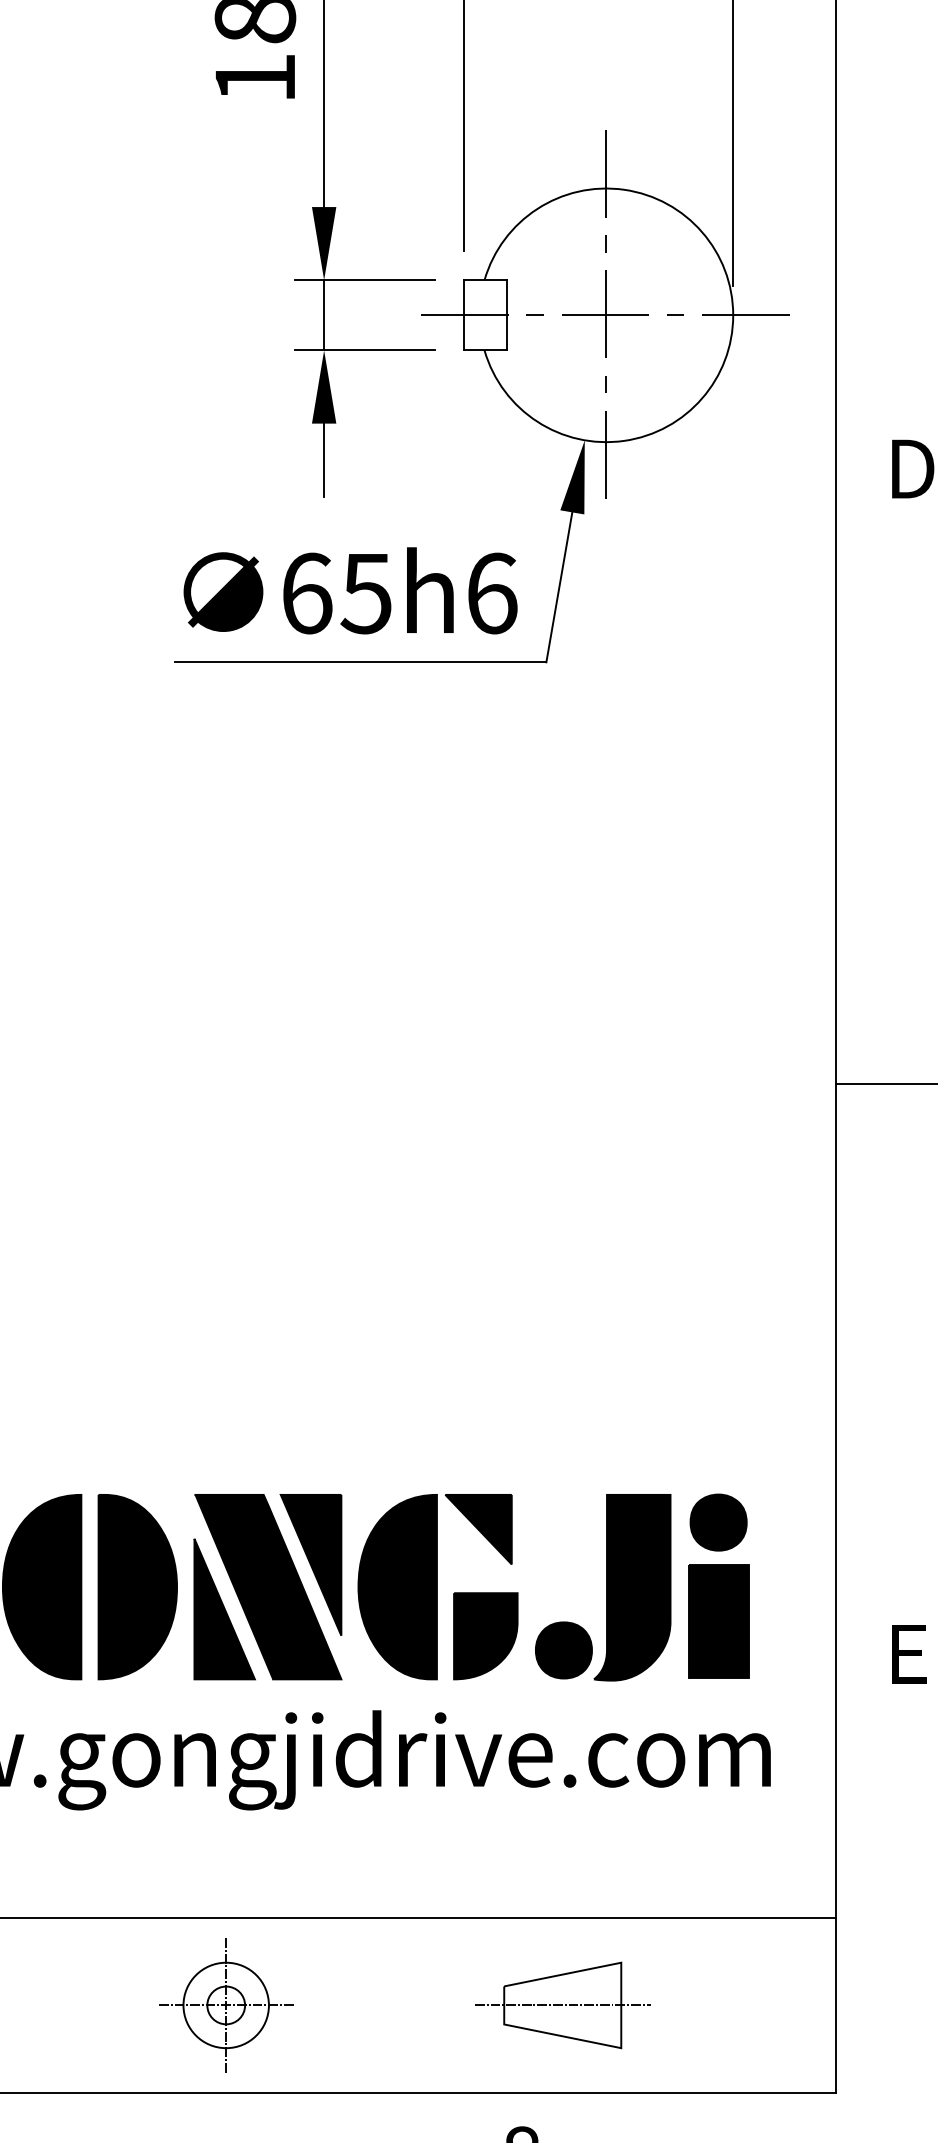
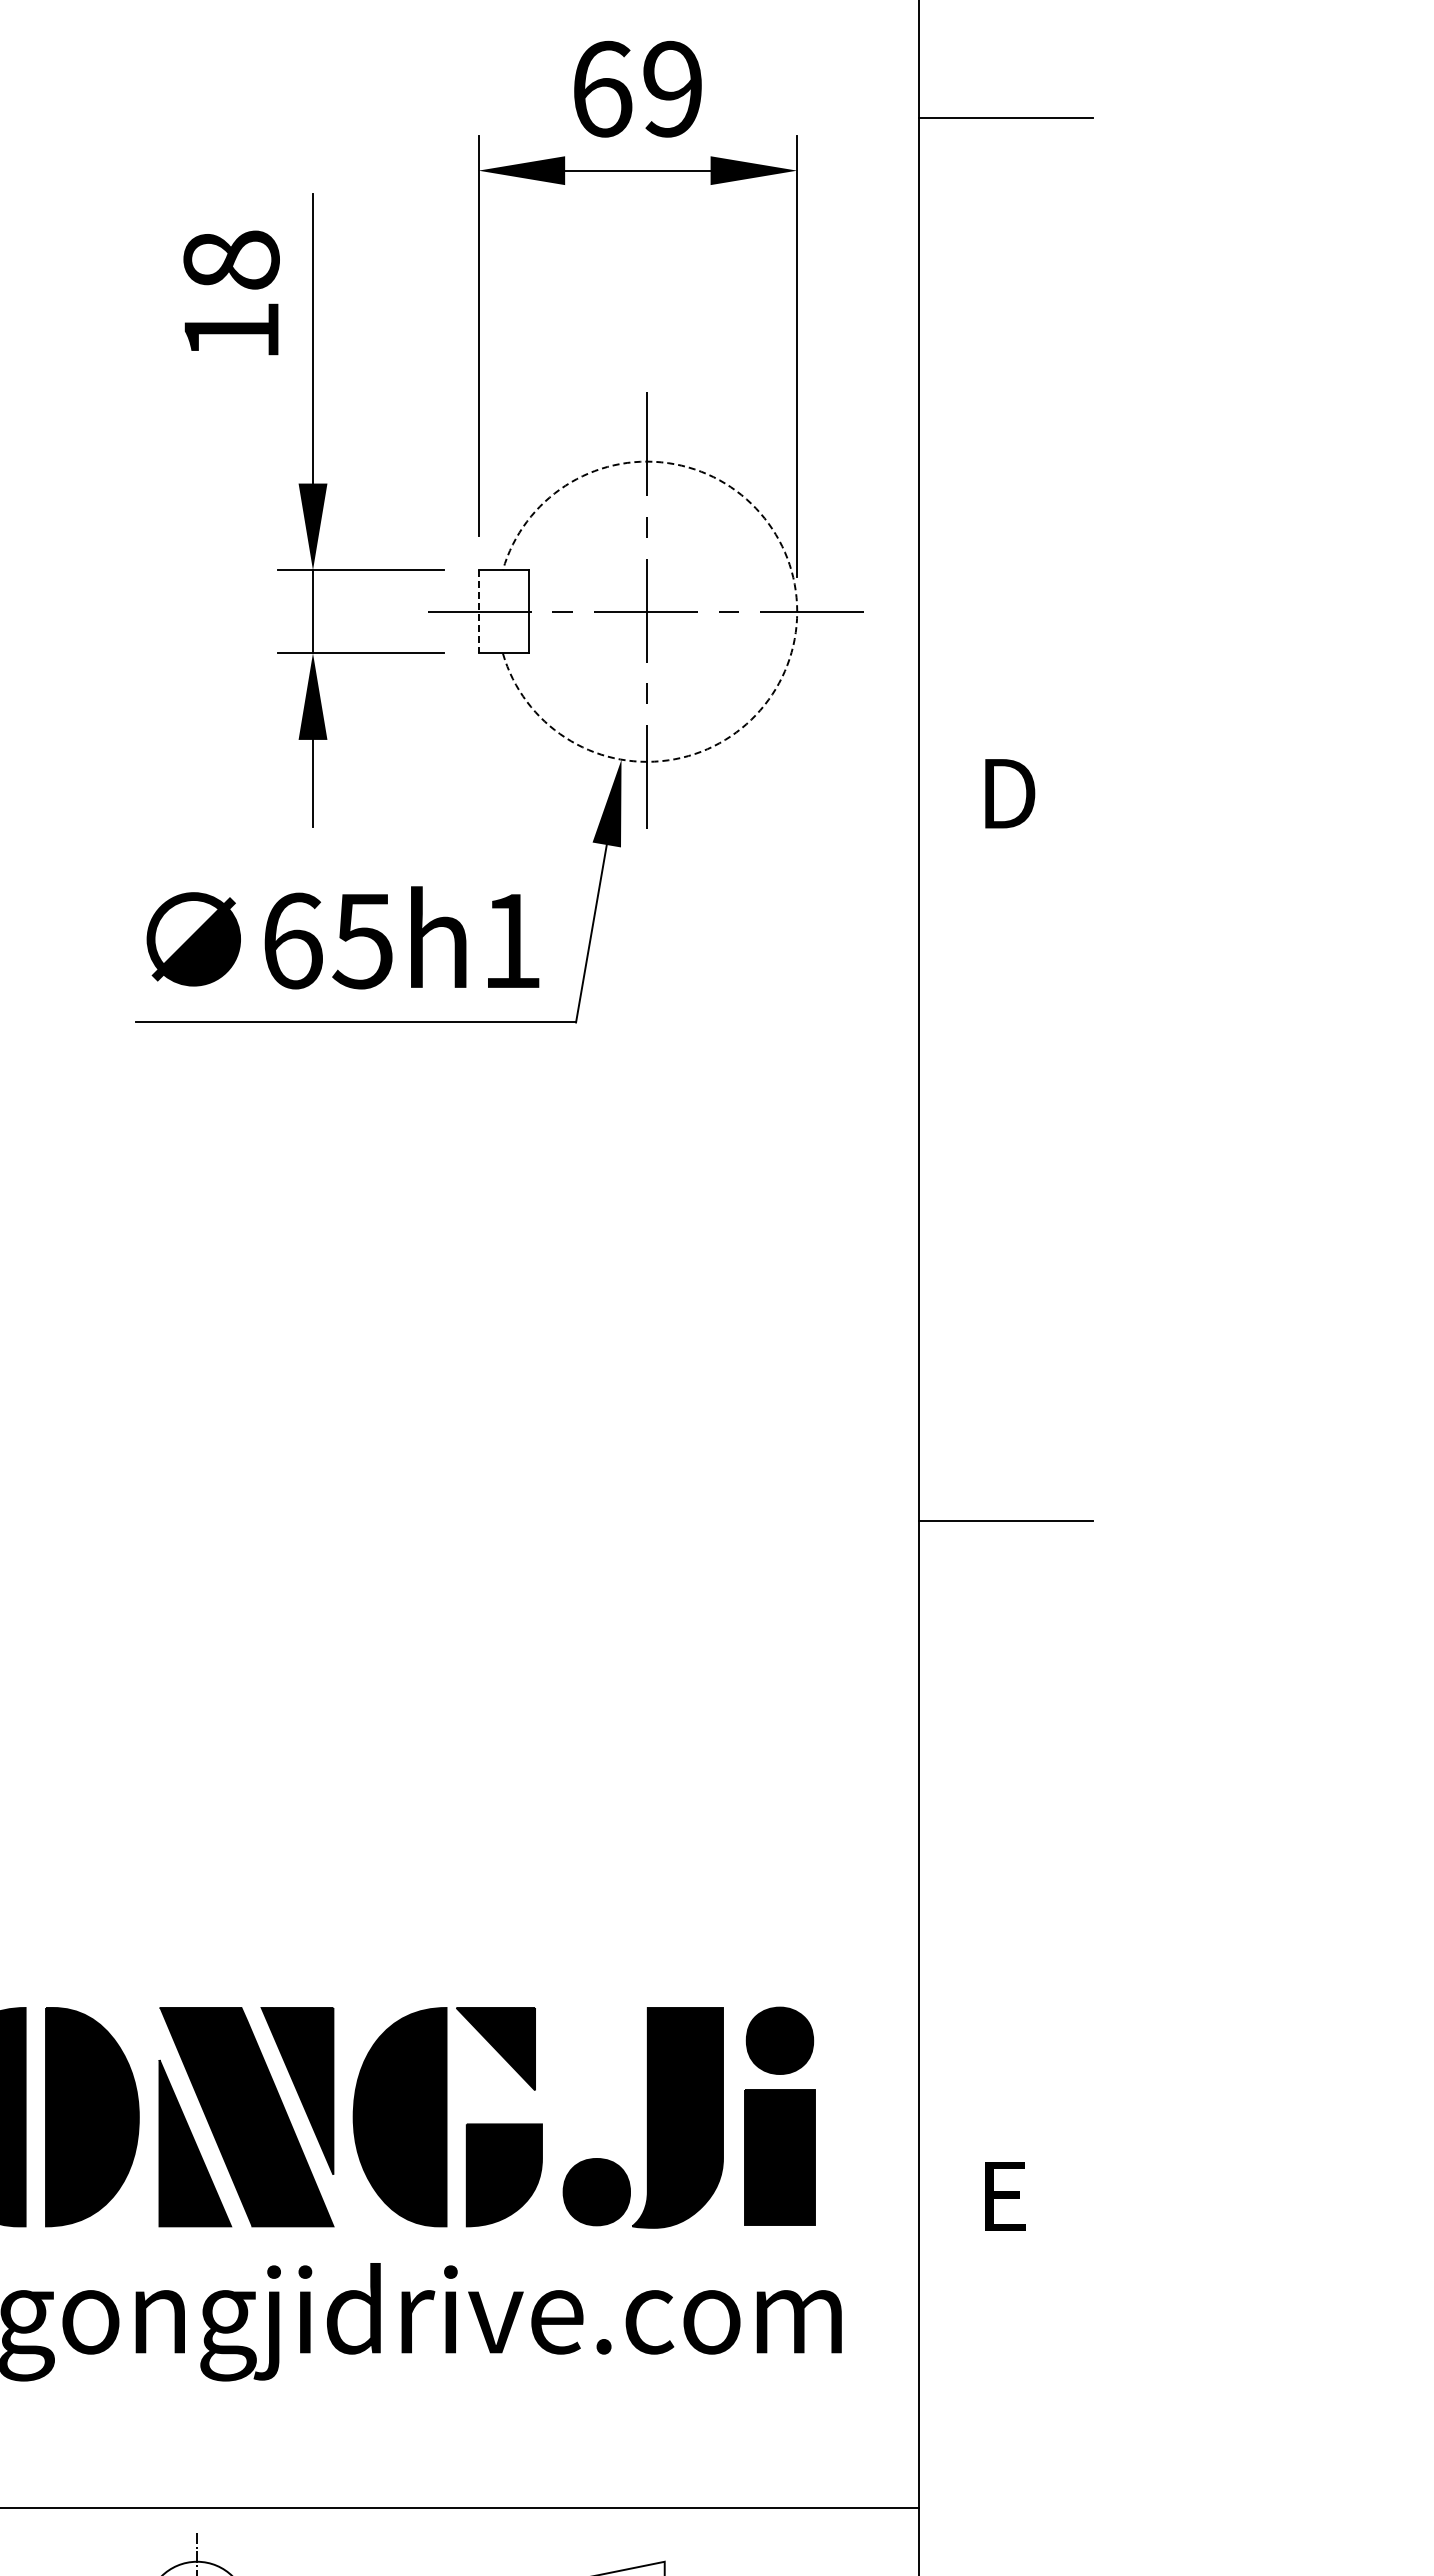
line: (463, 315) -> (478, 611), solid -> dashed
arc: (733, 315) -> (797, 611), solid -> dashed
text: (492, 593) -> (512, 940), 65h6 -> 65h1

